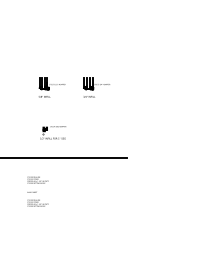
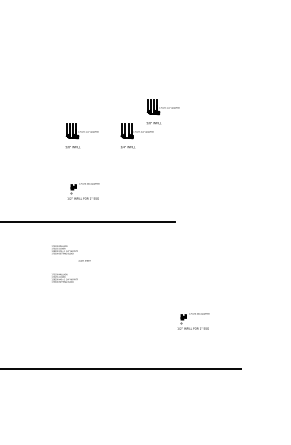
part: (117, 67) -> (162, 111), added
text: (32, 192) -> (84, 260), moved
part: (142, 238) -> (193, 321), added

